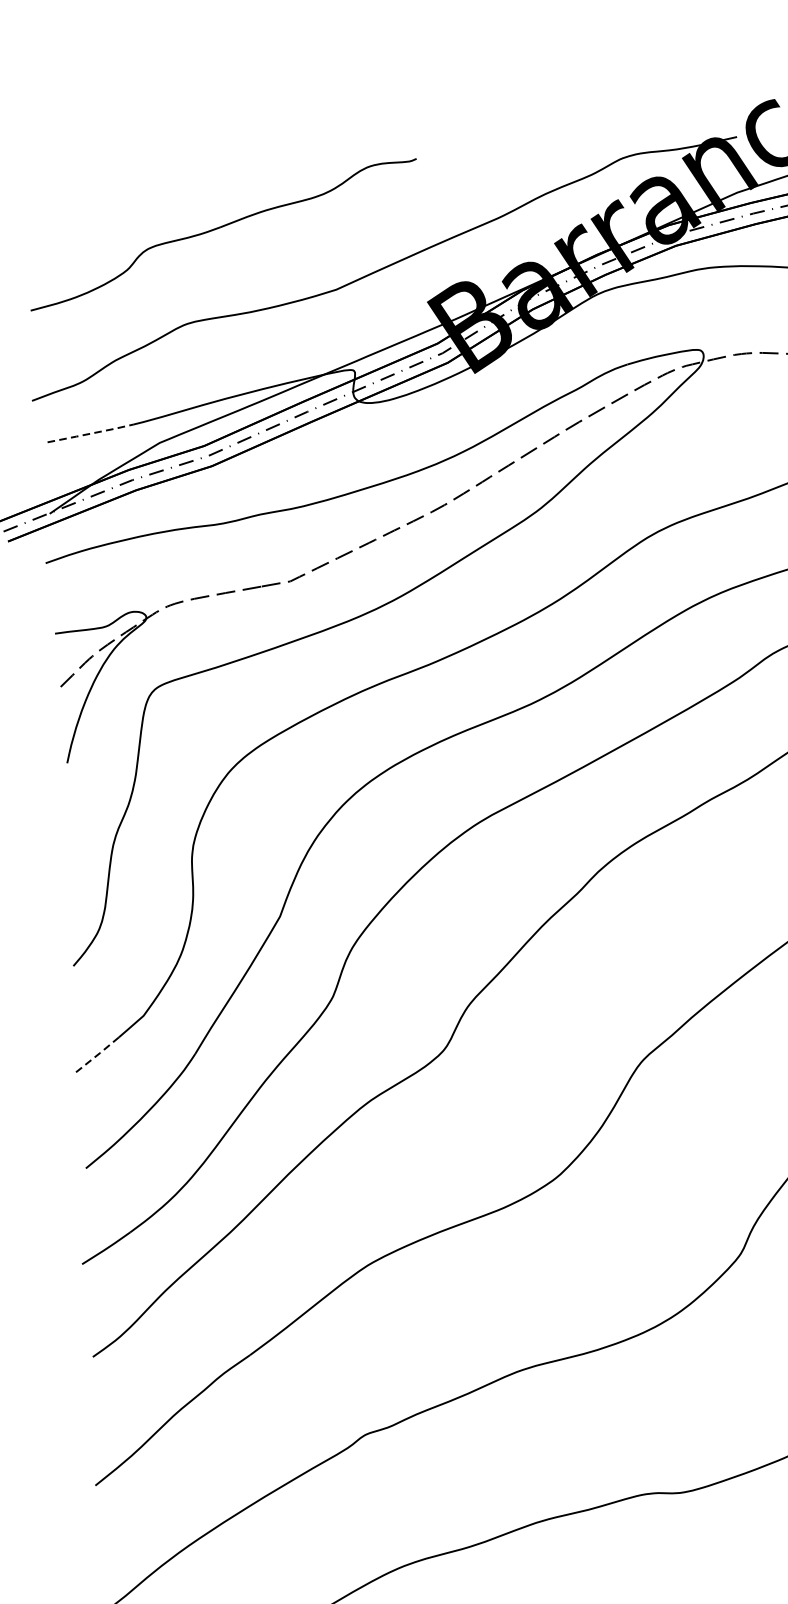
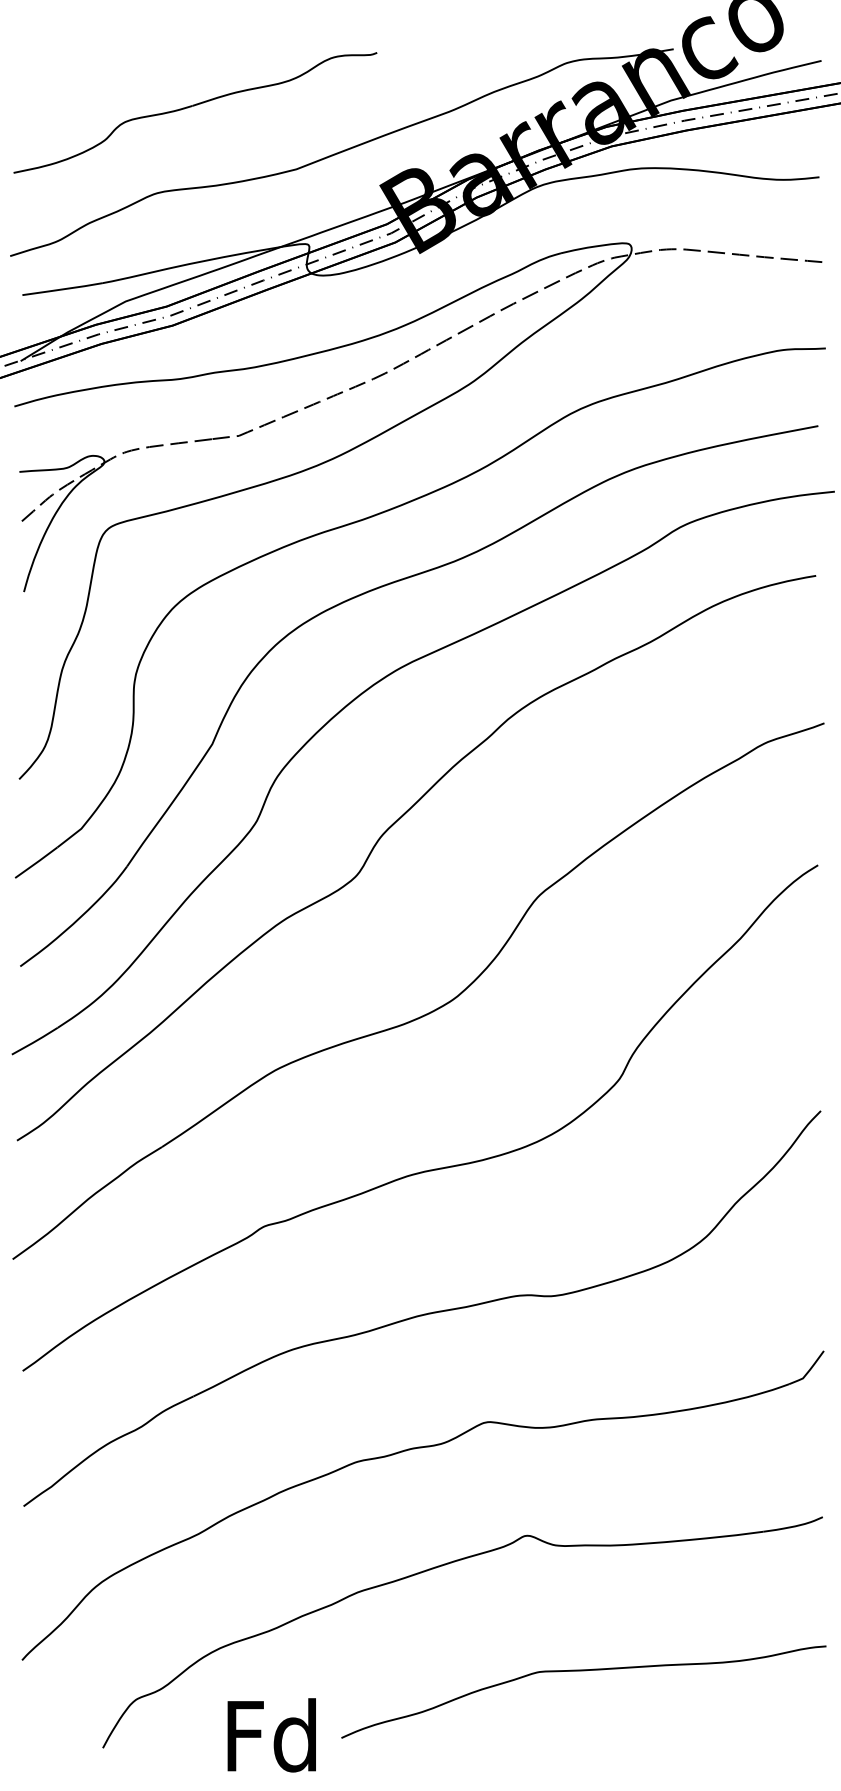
line: (90, 433) -> (62, 289), dashed -> solid
line: (98, 1054) -> (37, 862), dashed -> solid

